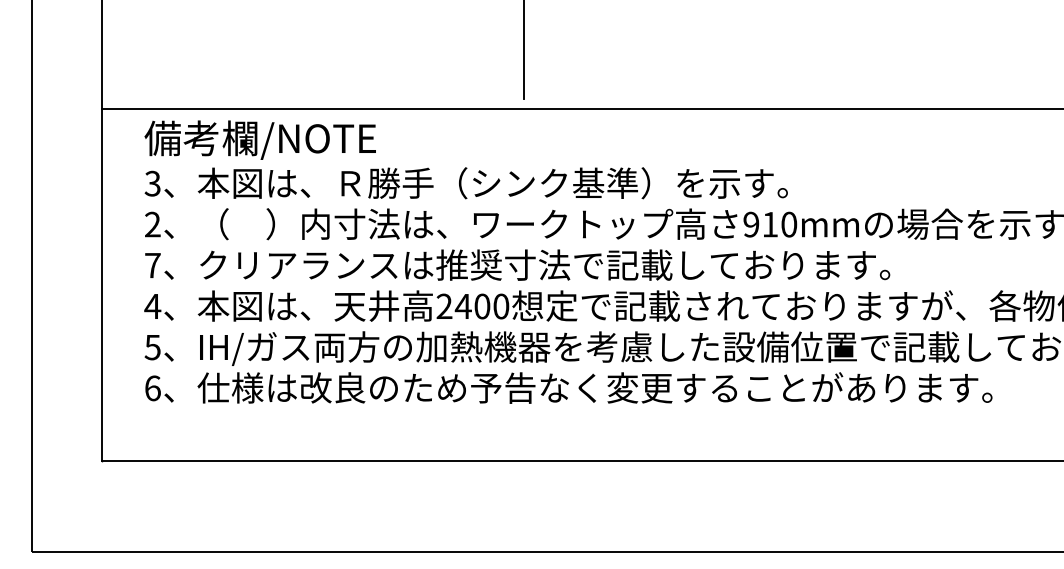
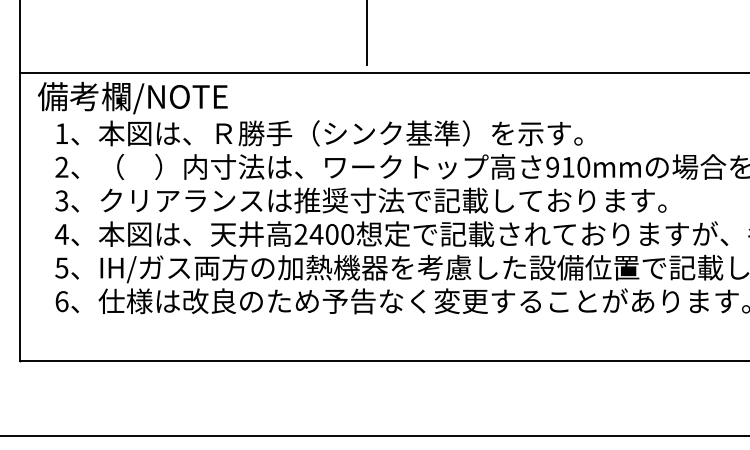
text: (259, 139) -> (132, 97), moved
text: (152, 183) -> (61, 133), 3 -> 1
text: (152, 265) -> (61, 200), 7 -> 3

